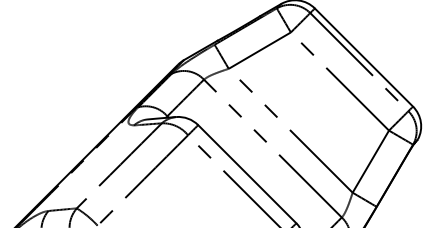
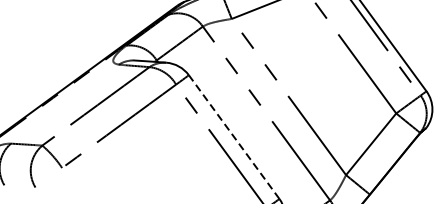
line: (246, 173) -> (233, 136), solid -> dashed

